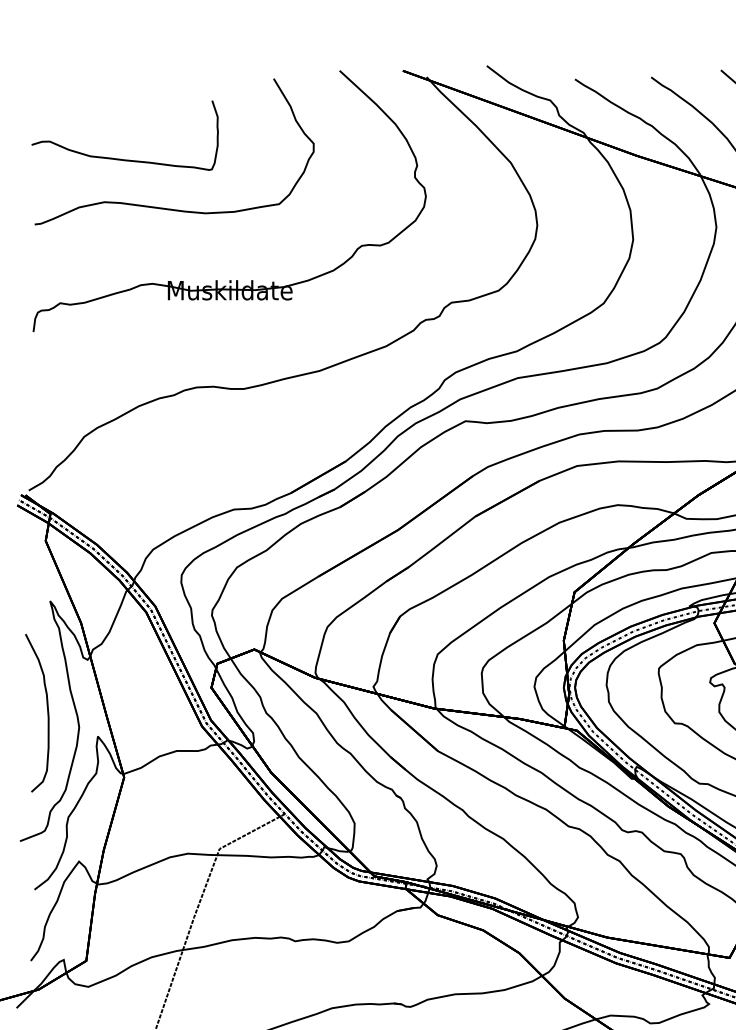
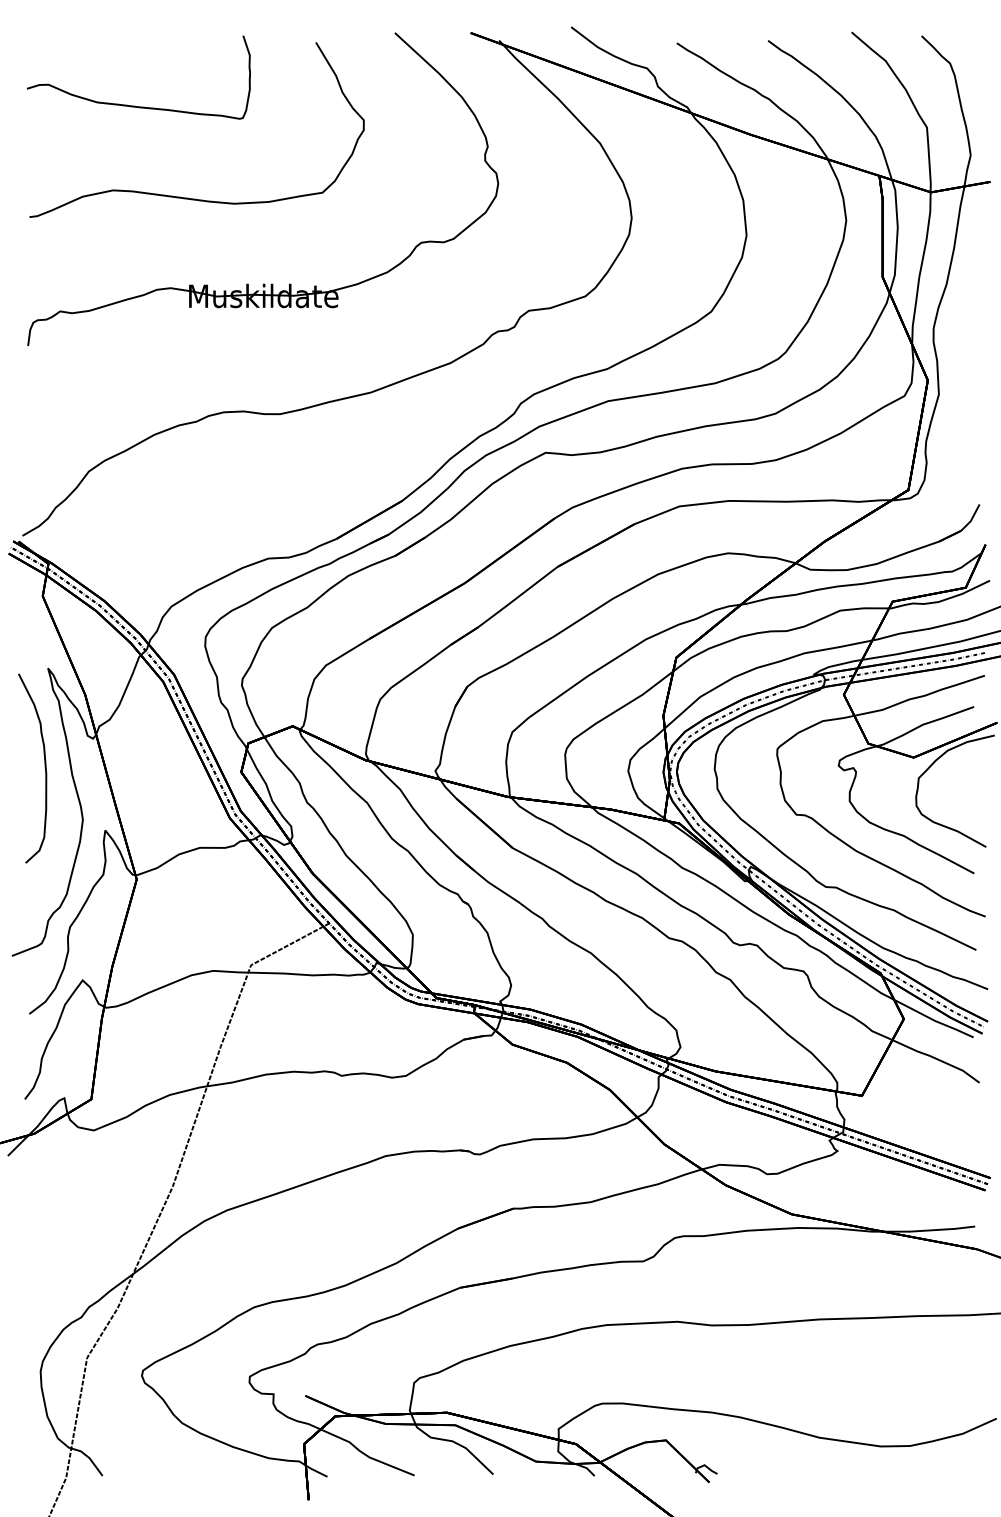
curve: (122, 158) -> (135, 105), moved
curve: (47, 712) -> (44, 767), moved

